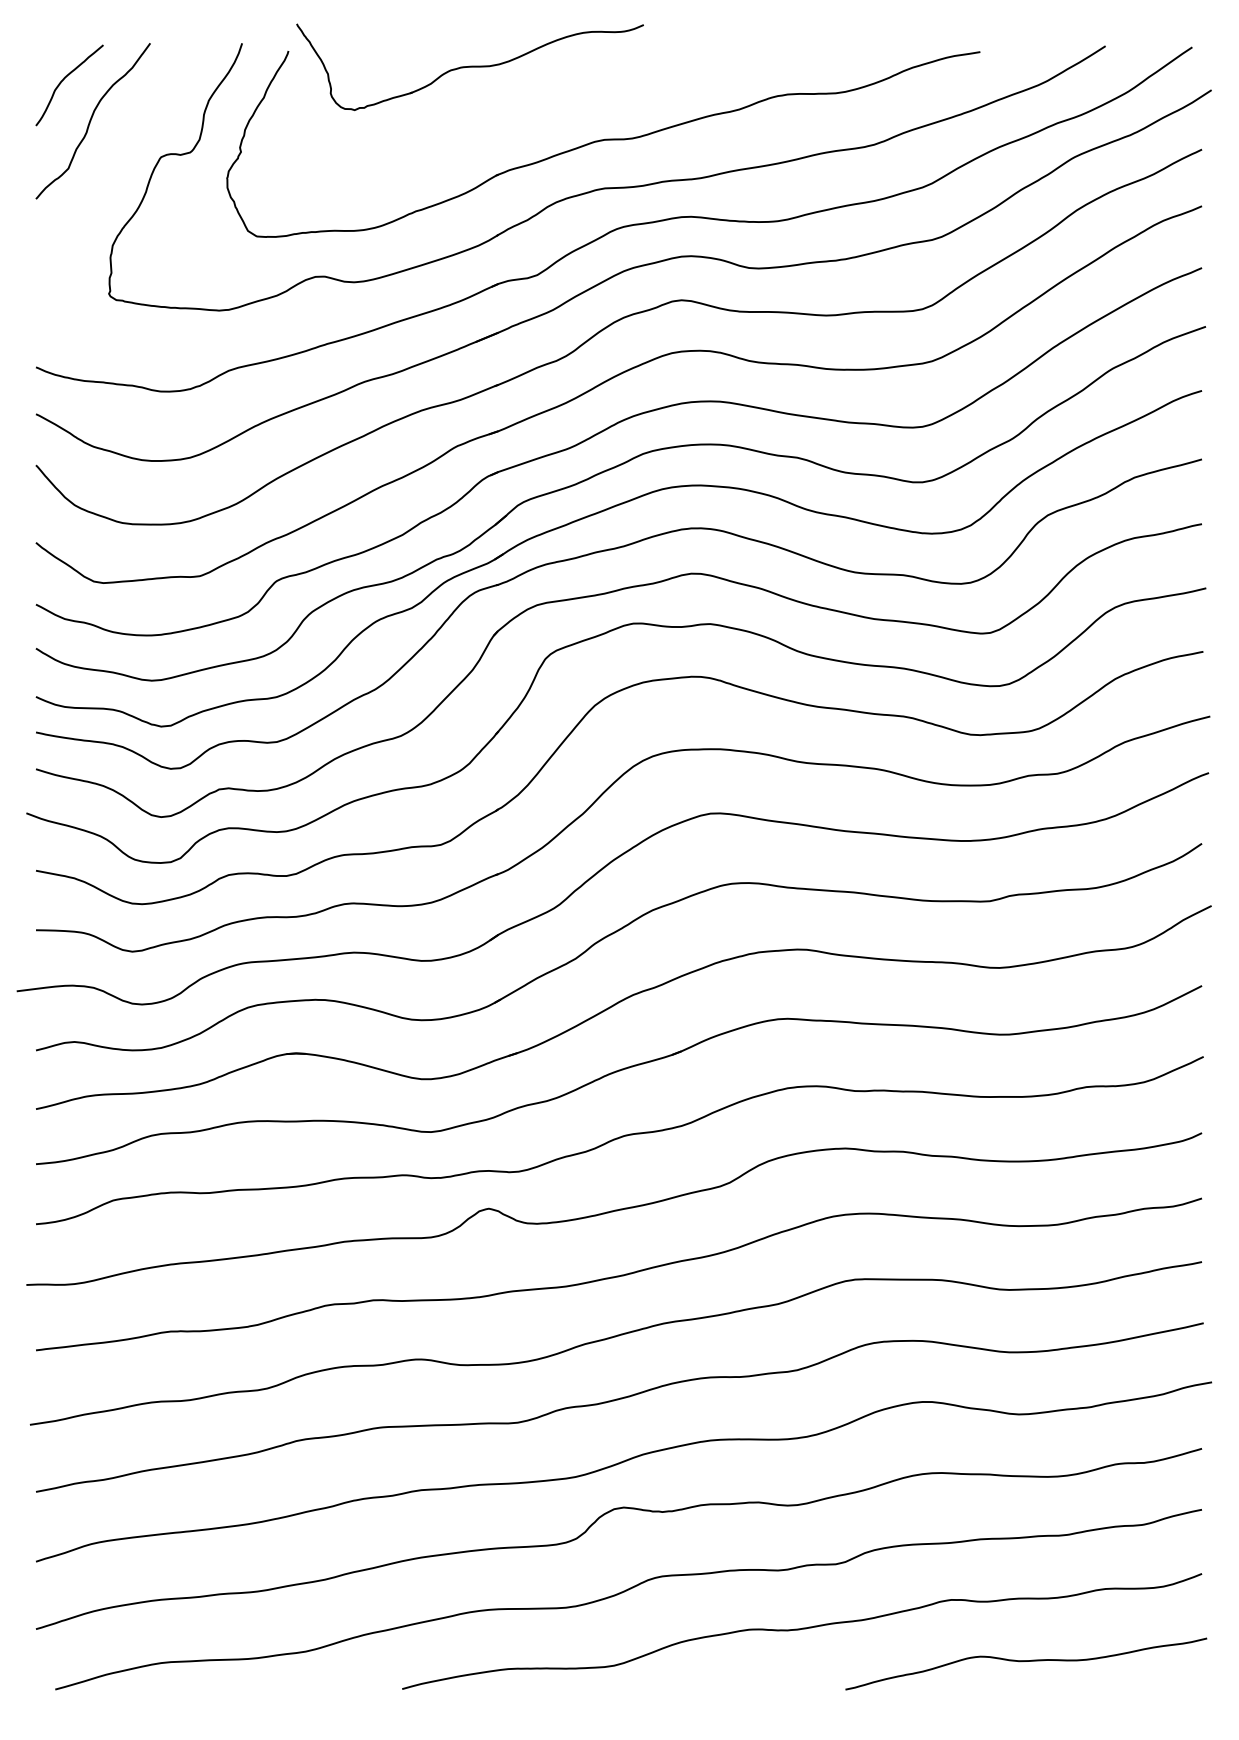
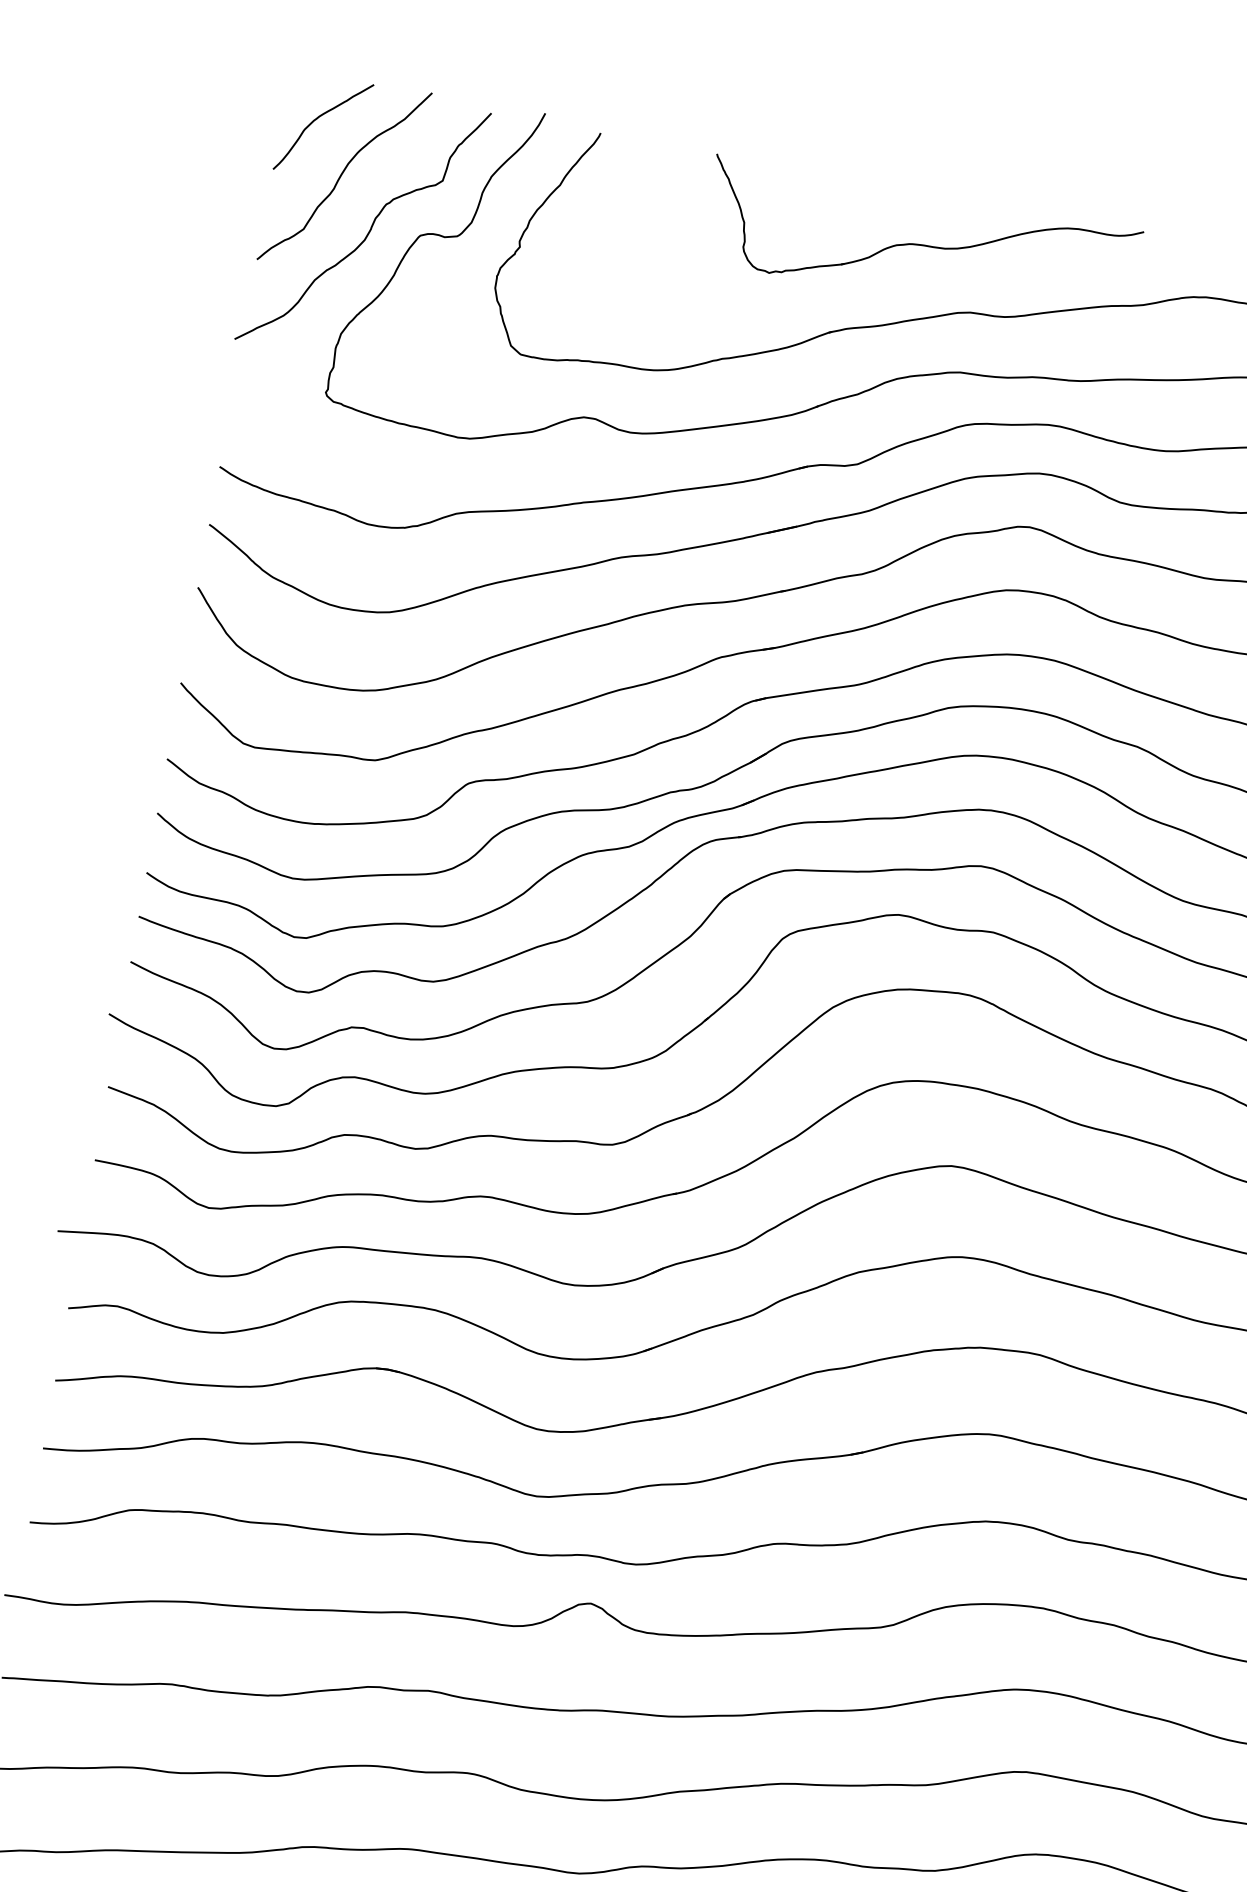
part: (469, 66) -> (920, 244), moved
curve: (120, 157) -> (370, 227), added

